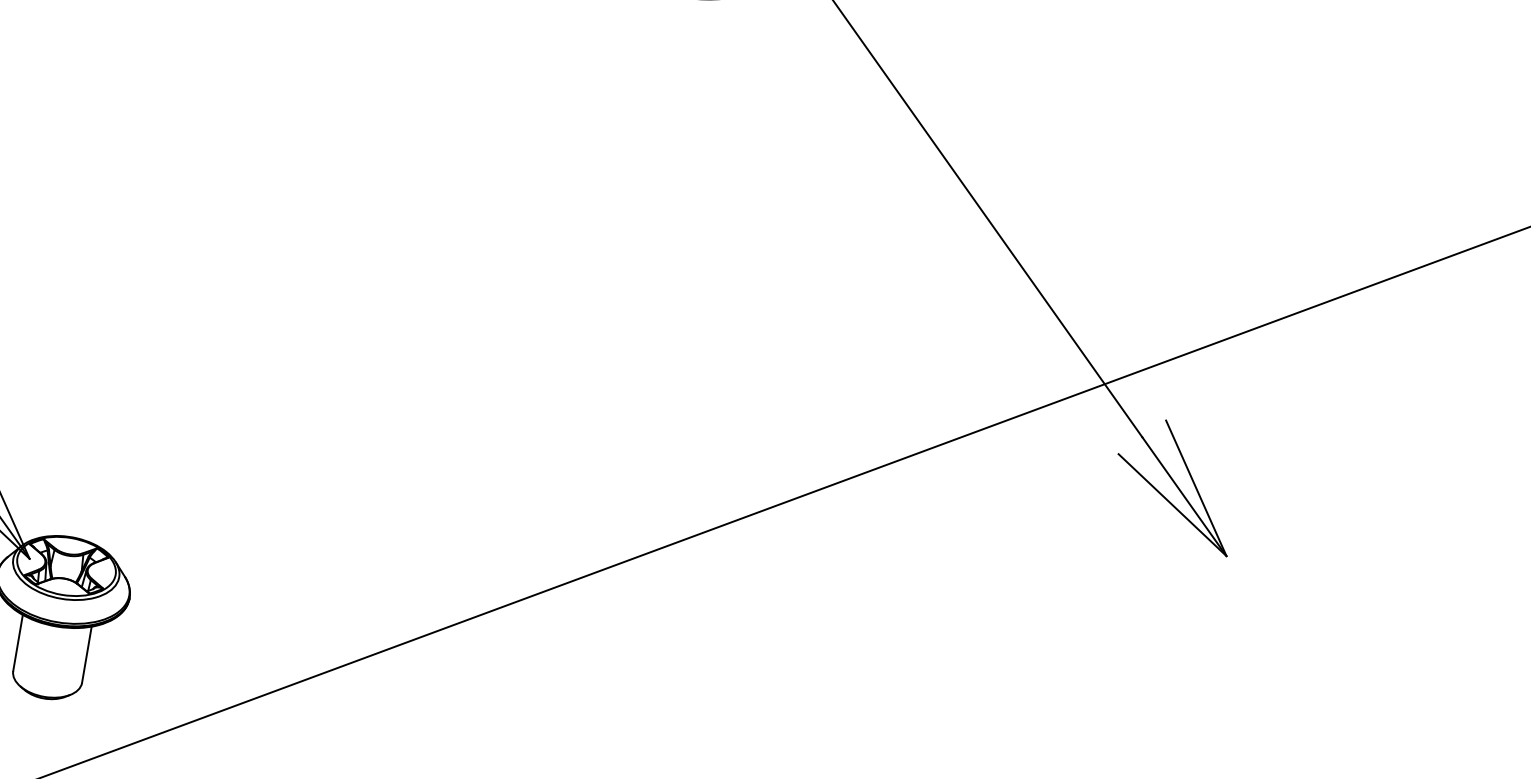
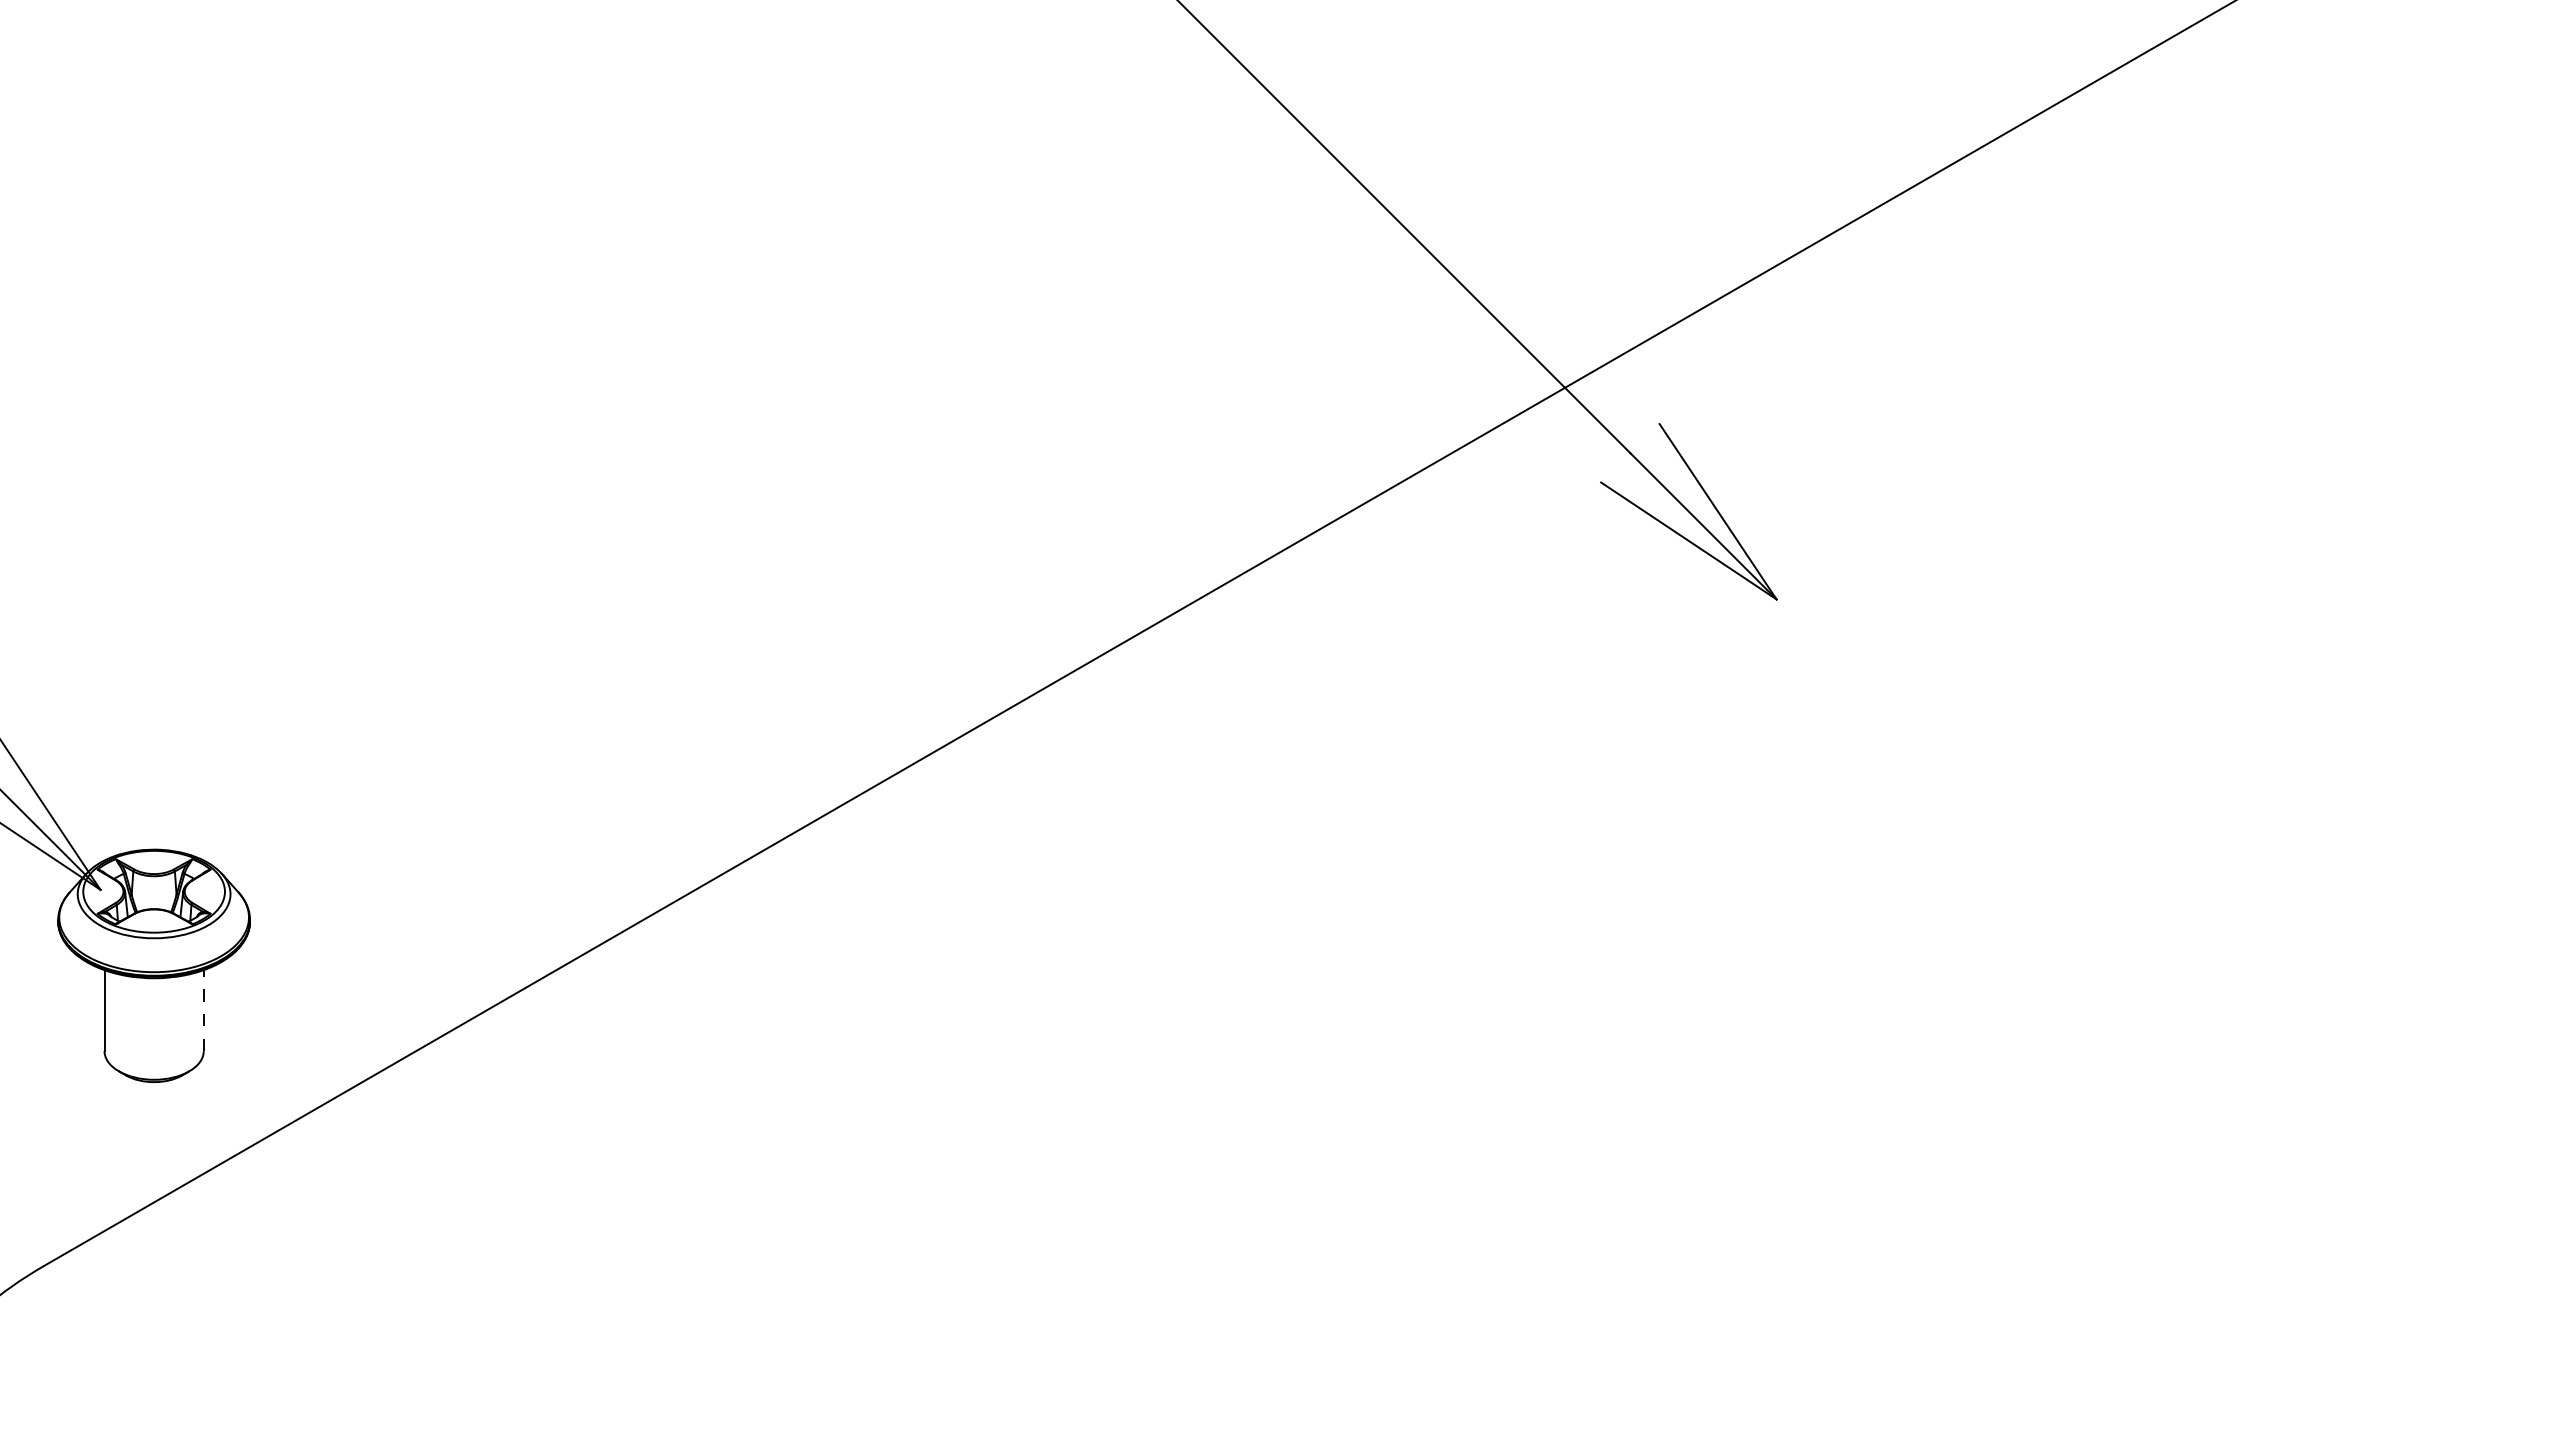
line: (86, 654) -> (203, 1010), solid -> dashed

